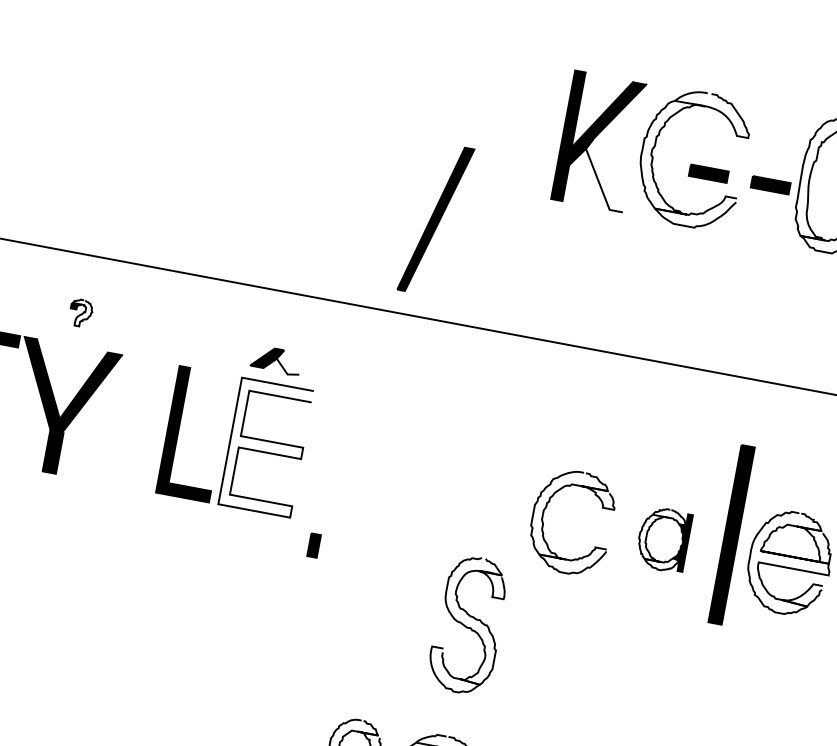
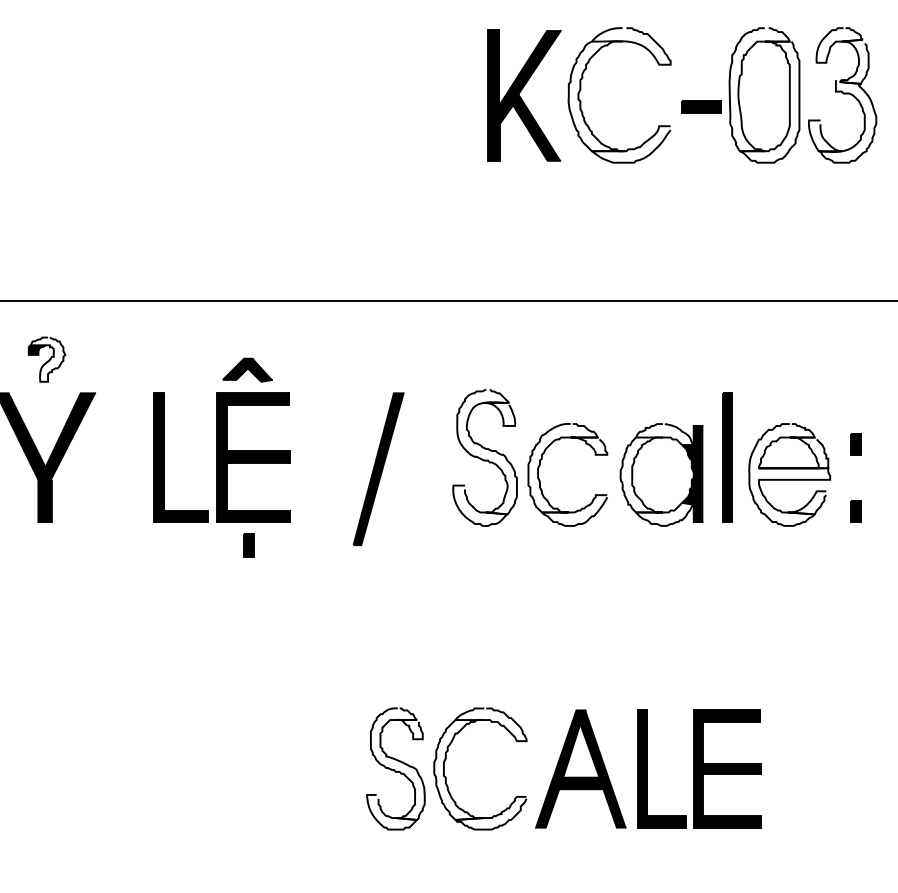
part: (708, 173) -> (638, 106), removed
fill: (606, 174) -> (537, 126), added
part: (435, 218) -> (378, 468), moved
part: (80, 313) -> (46, 359), size x1.67
fill: (288, 362) -> (259, 369), added
fill: (265, 447) -> (253, 457), added
part: (731, 534) -> (727, 457), size x0.71
part: (663, 539) -> (661, 474), size x1.67
part: (313, 545) -> (248, 545), moved
part: (467, 624) -> (484, 457), moved

